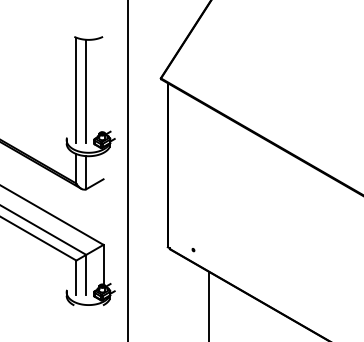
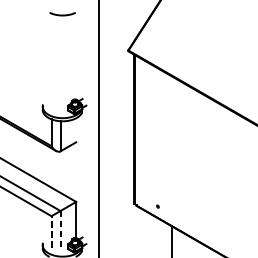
line: (76, 89) -> (51, 60), removed
line: (86, 90) -> (60, 61), removed
line: (86, 275) -> (60, 229), solid -> dashed
line: (76, 277) -> (51, 231), solid -> dashed

